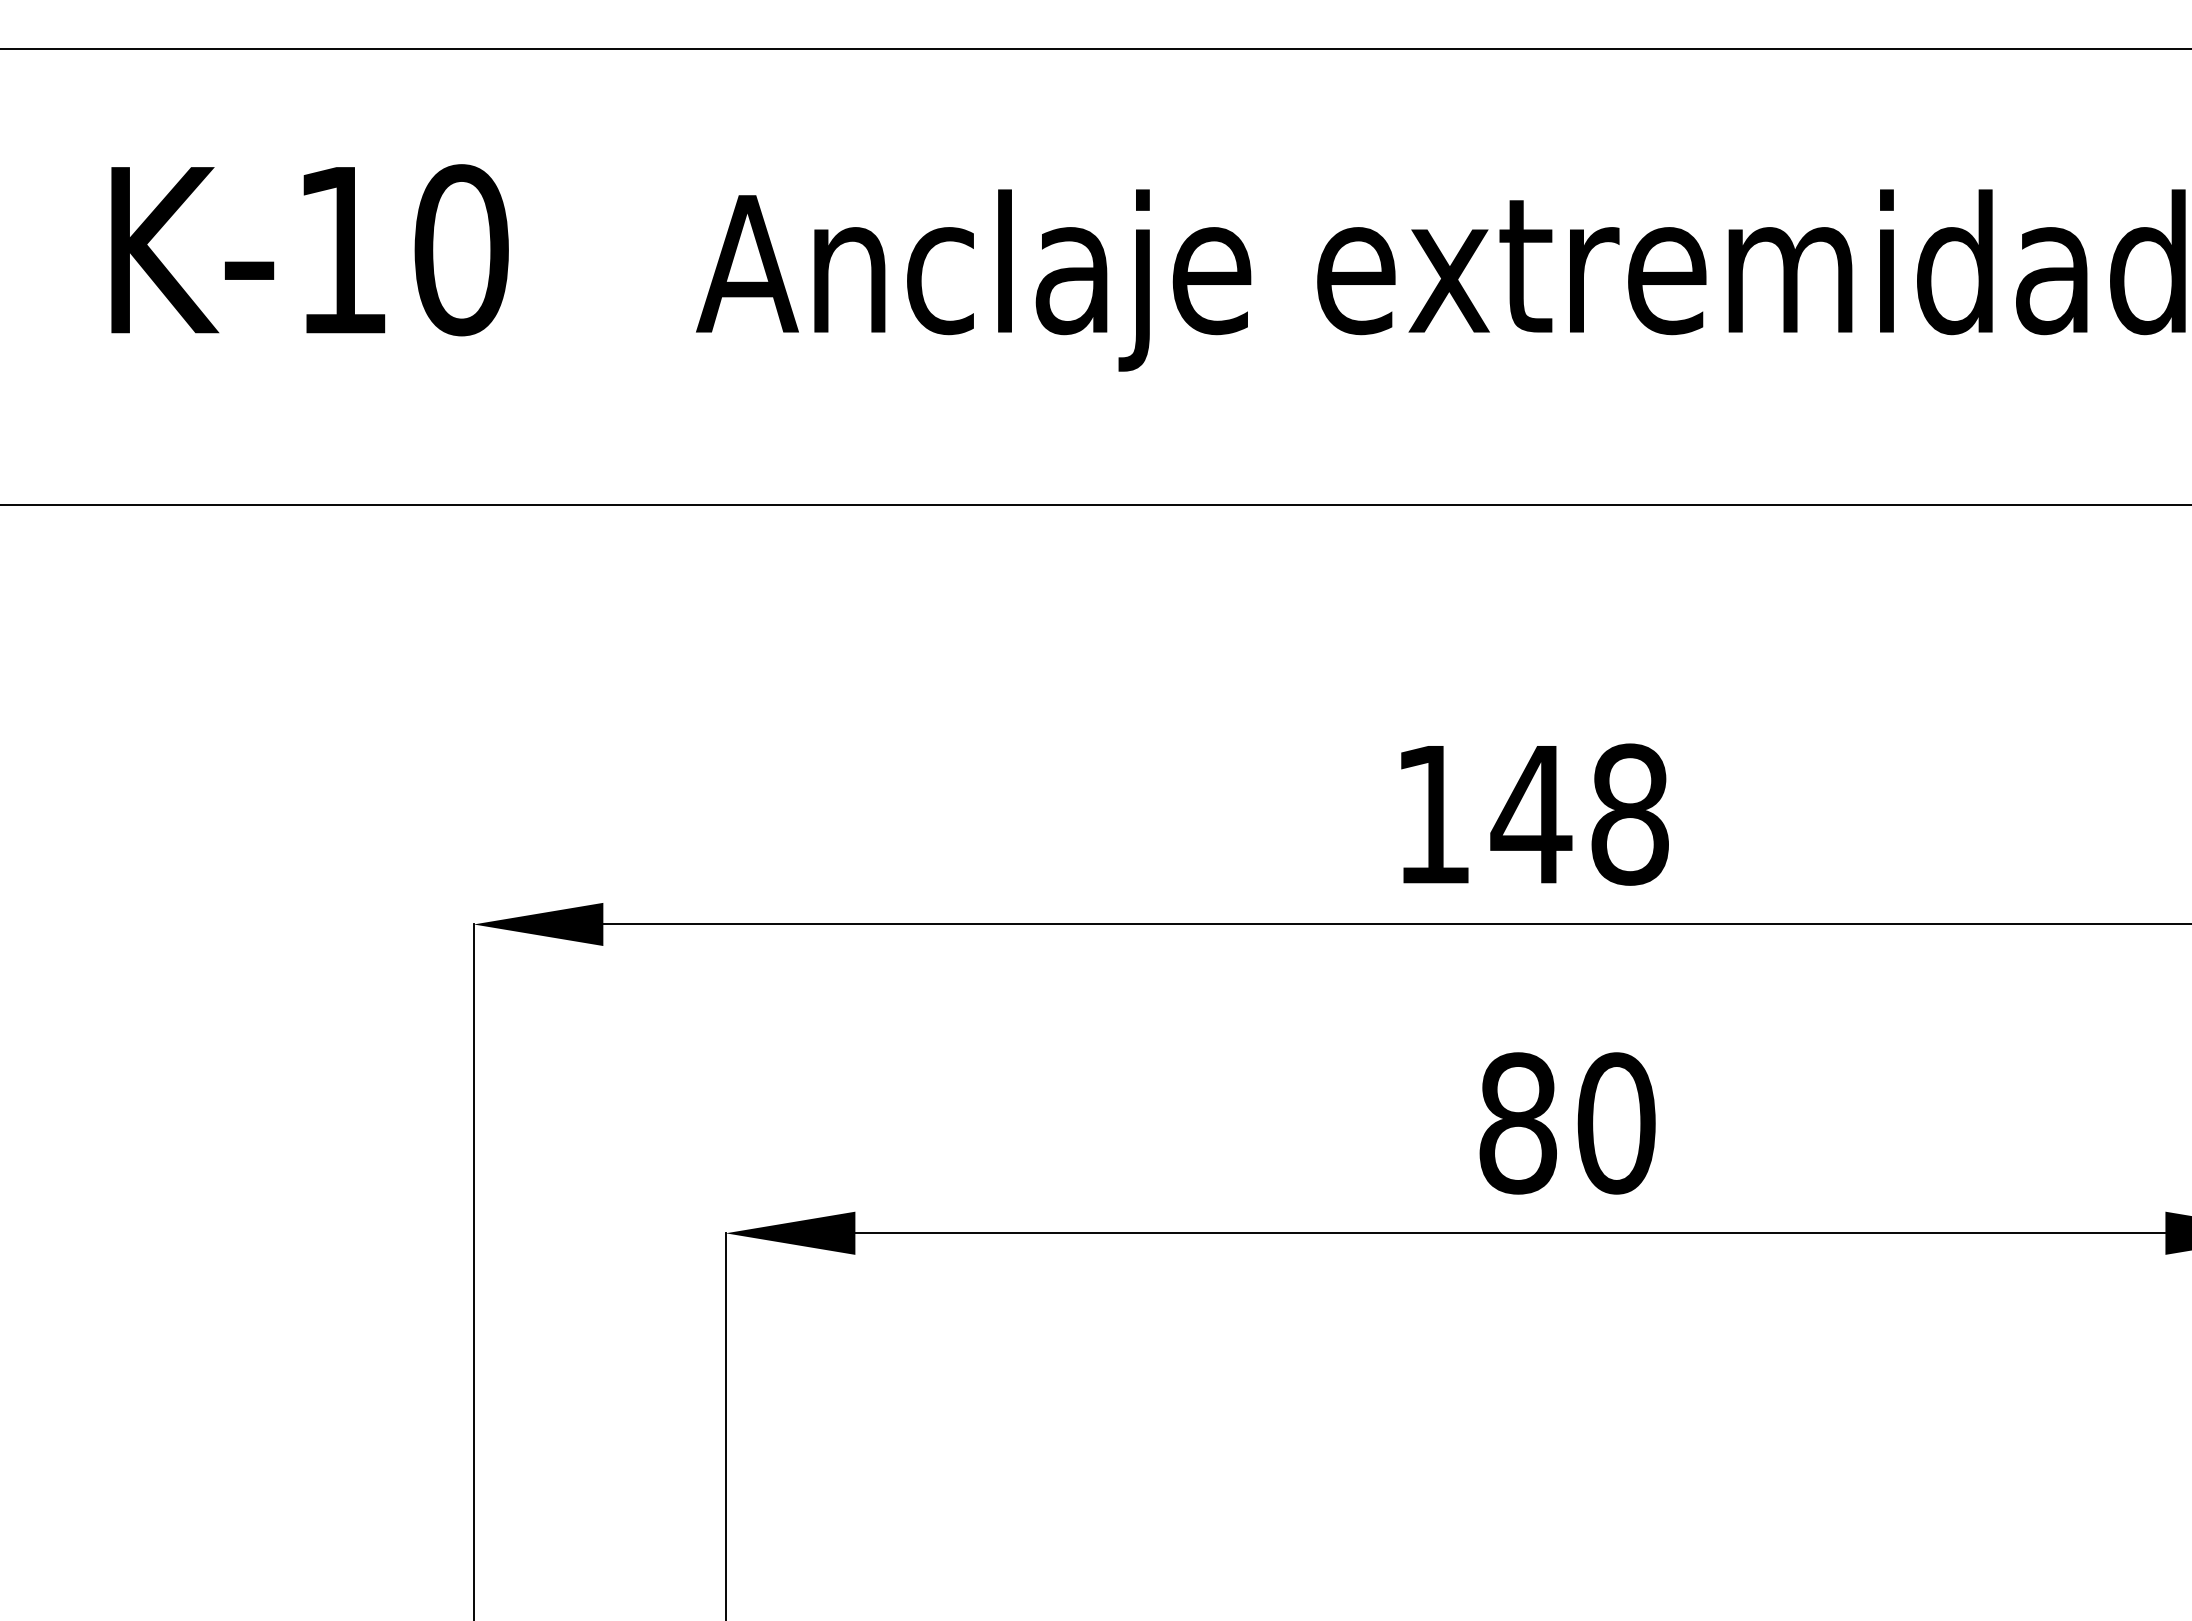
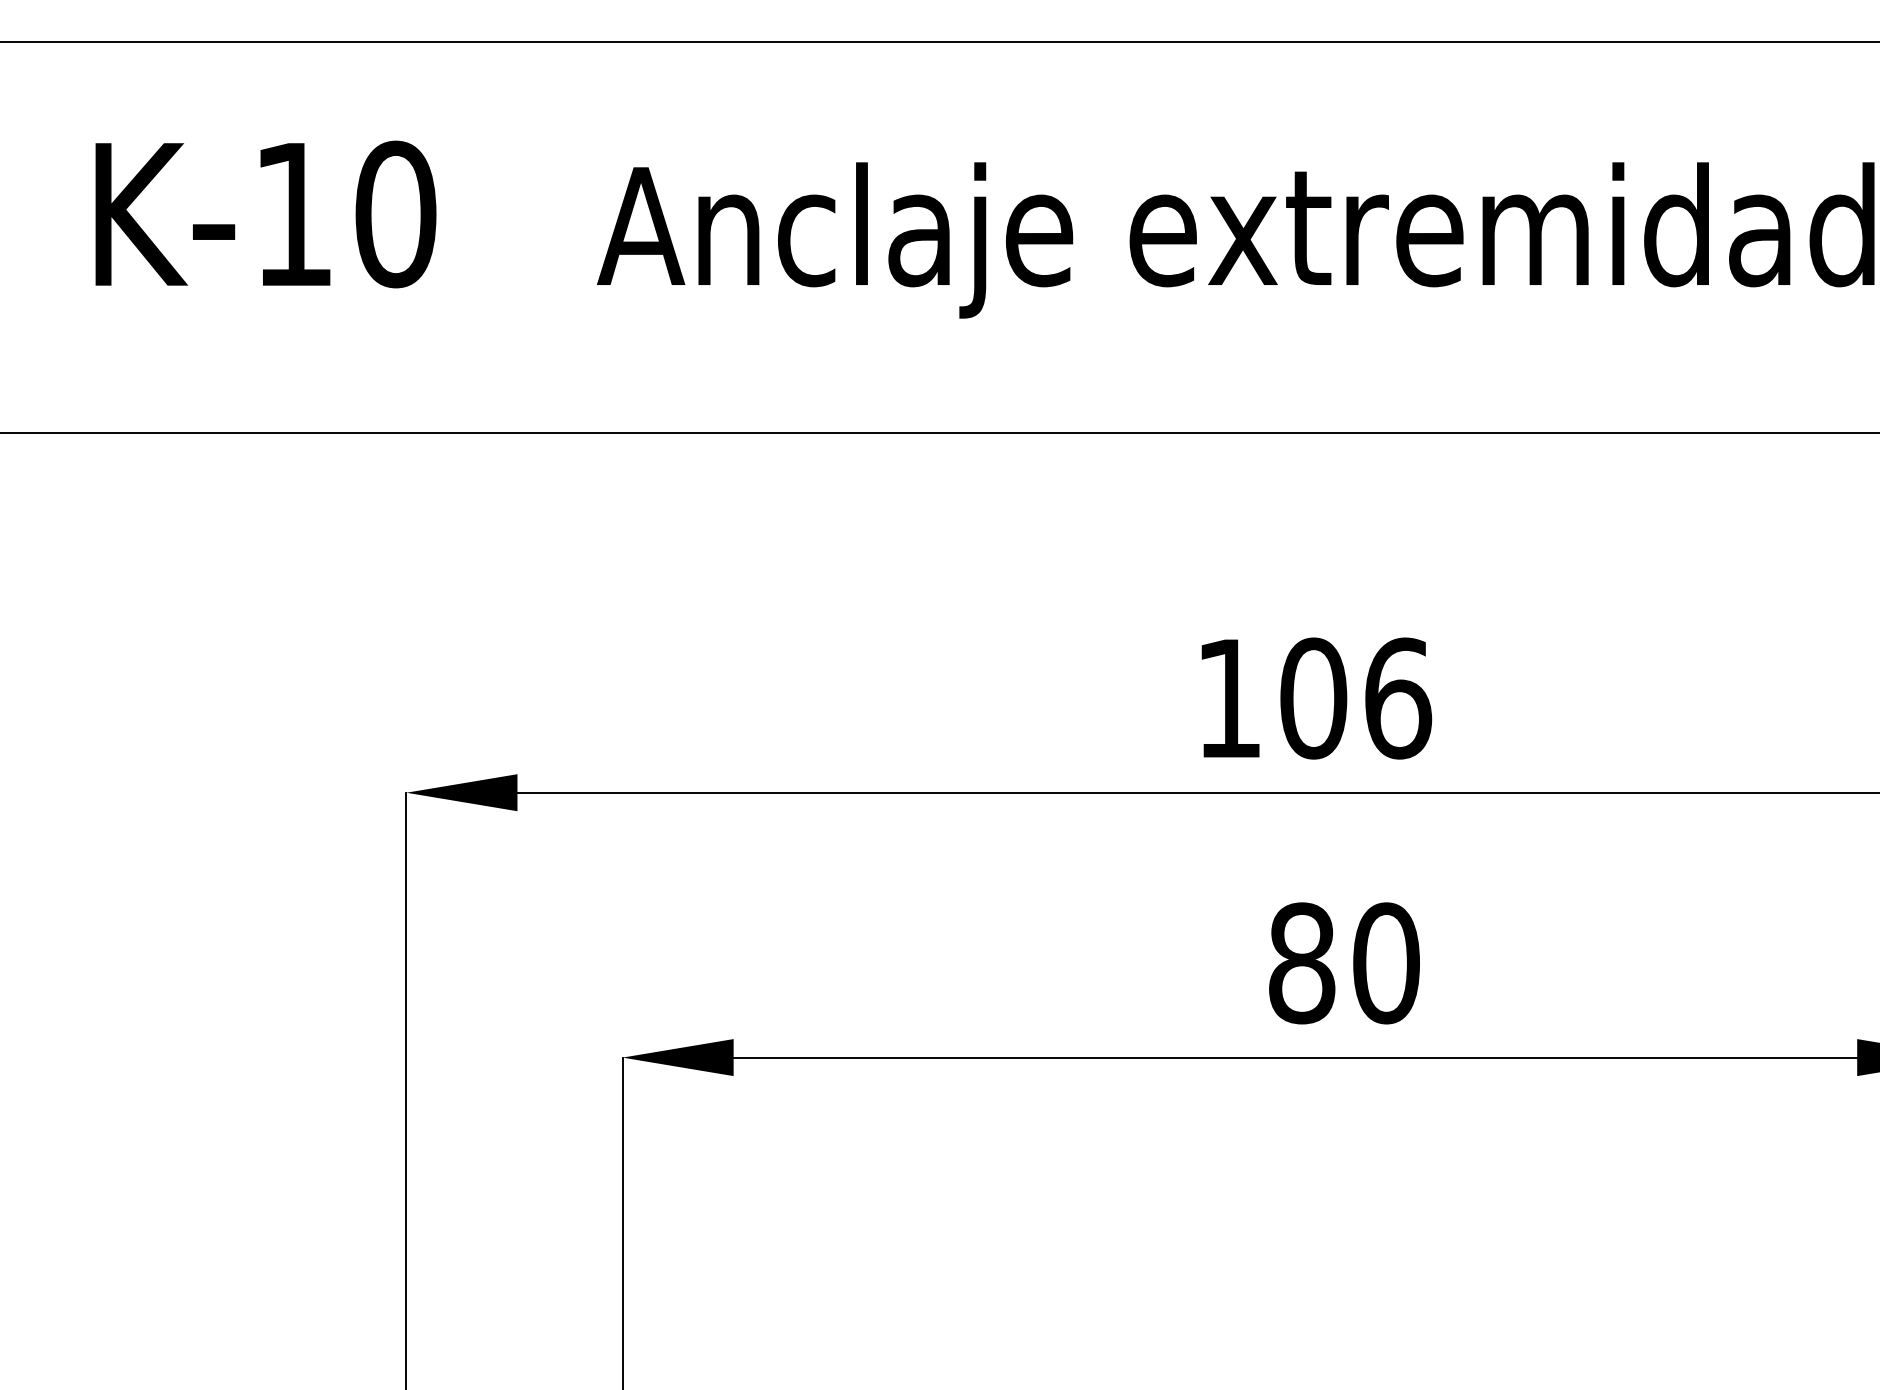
text: (1580, 814) -> (1355, 698), 148 -> 106

